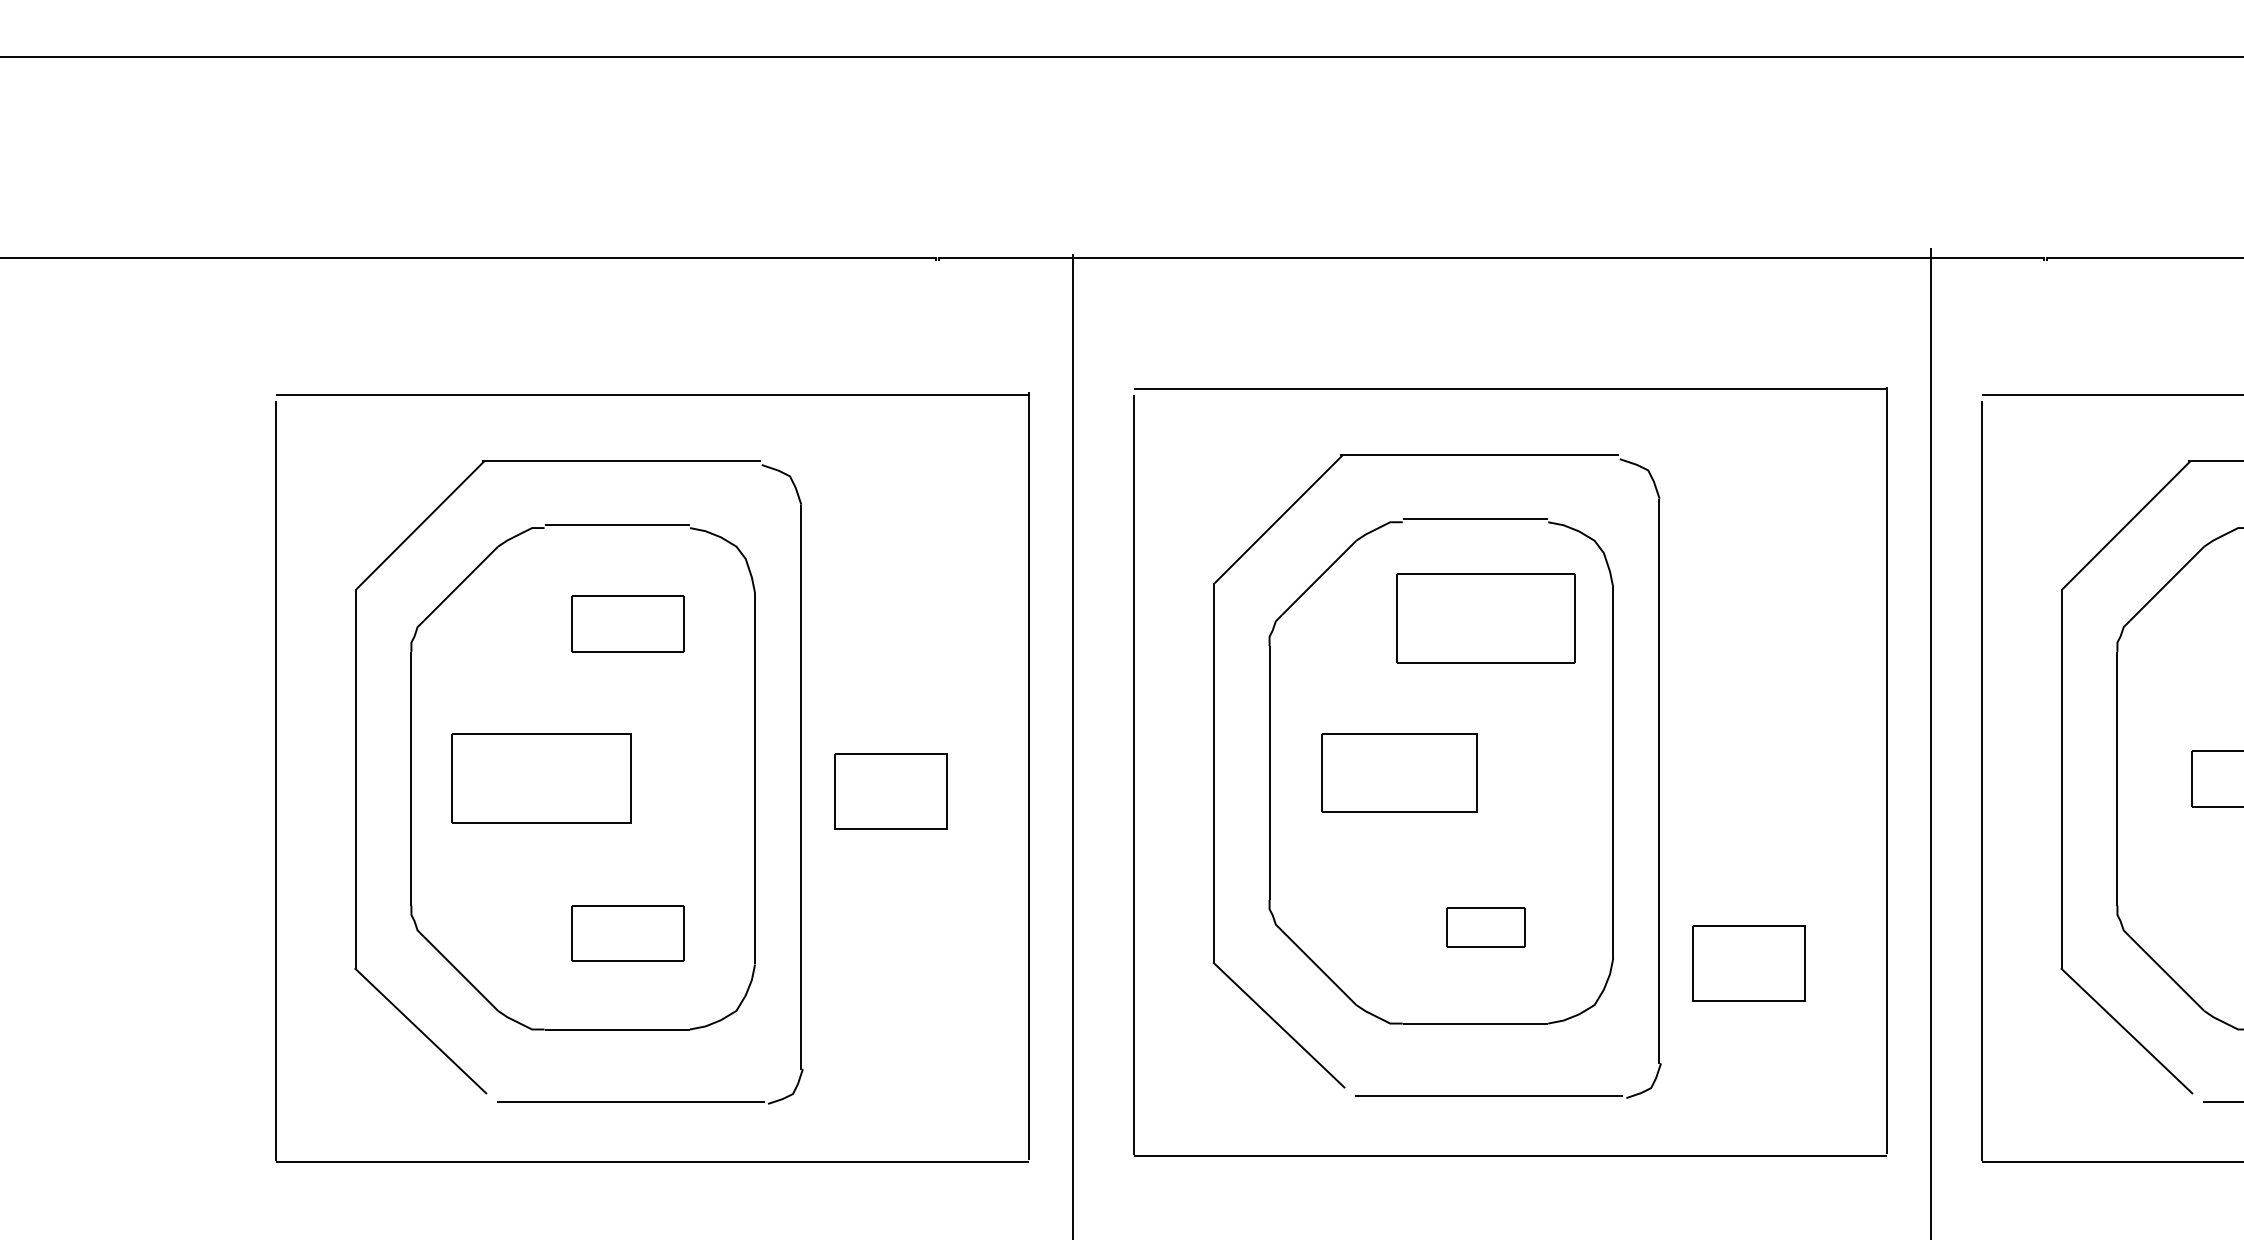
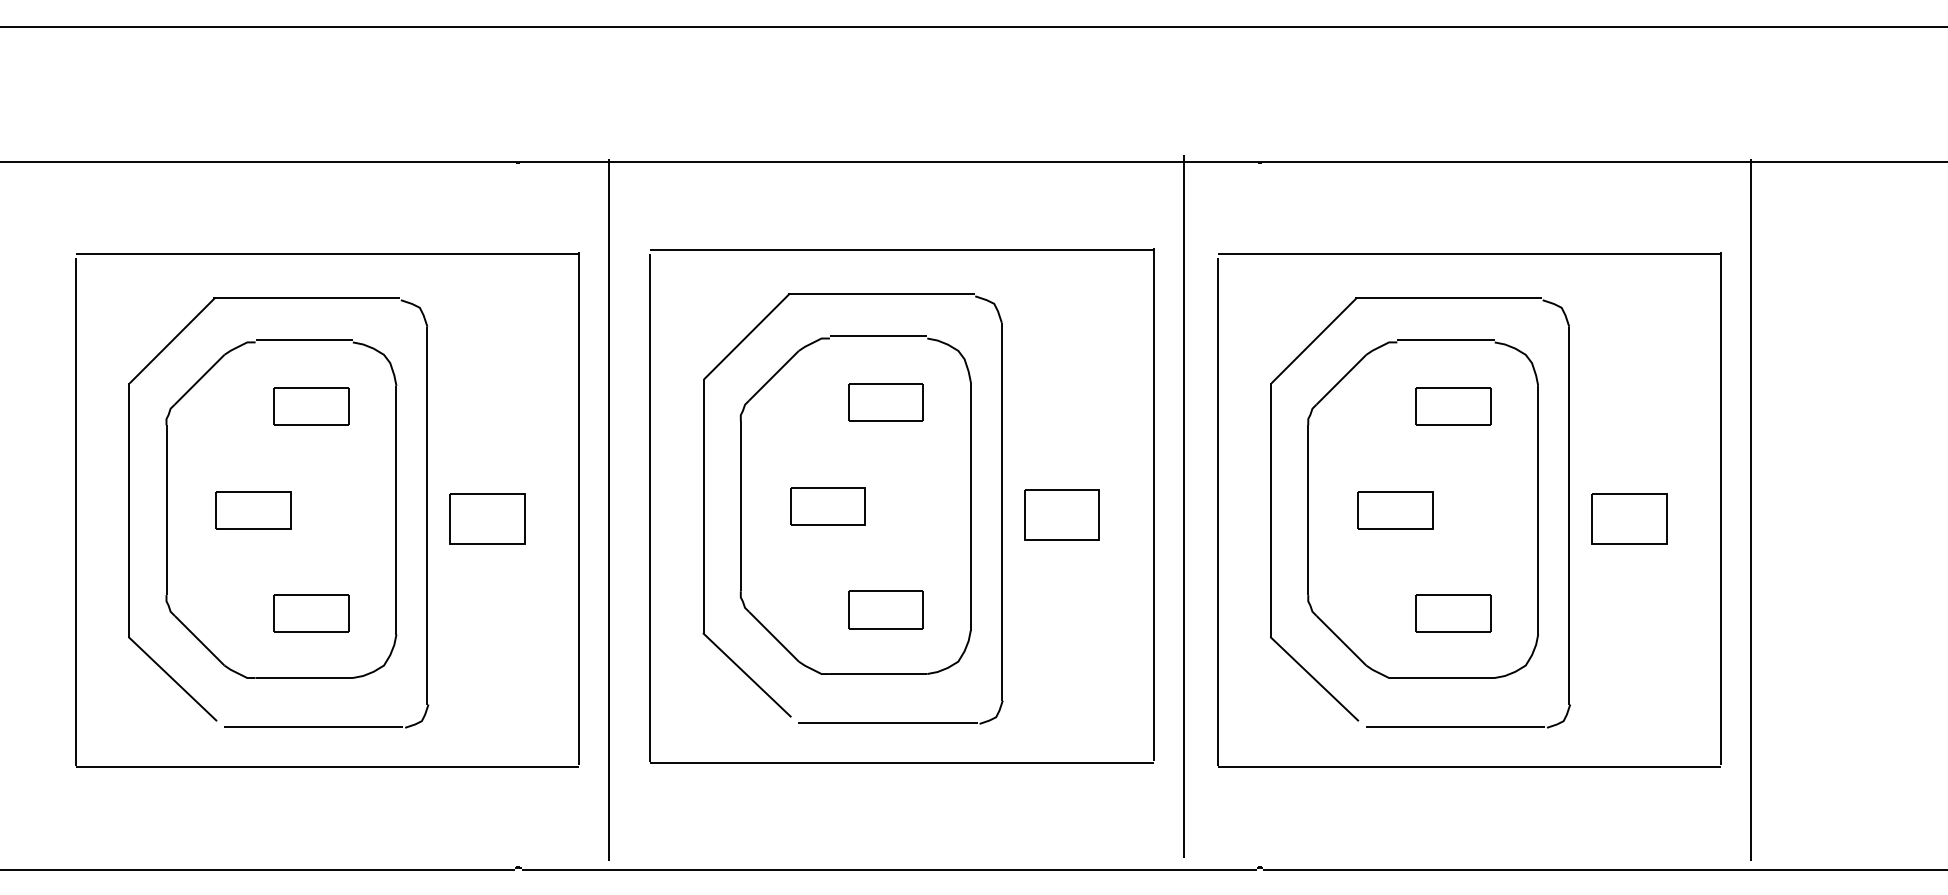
part: (1485, 617) -> (885, 402), size x0.62
part: (1399, 773) -> (827, 506), size x0.71
part: (541, 779) -> (253, 510), size x0.62
part: (1485, 927) -> (885, 609), size x1.43
part: (1748, 962) -> (1061, 514), moved

